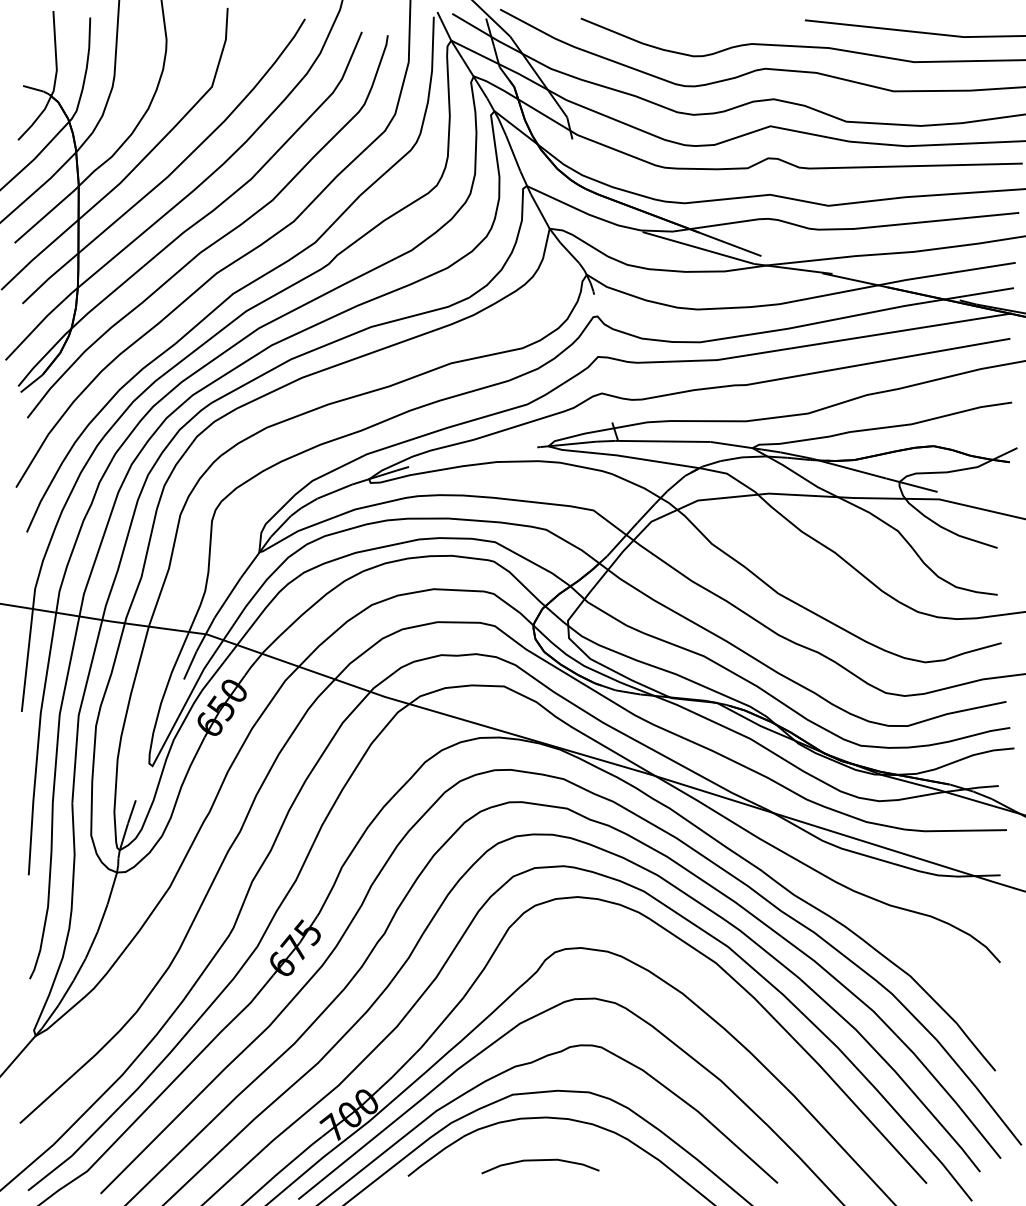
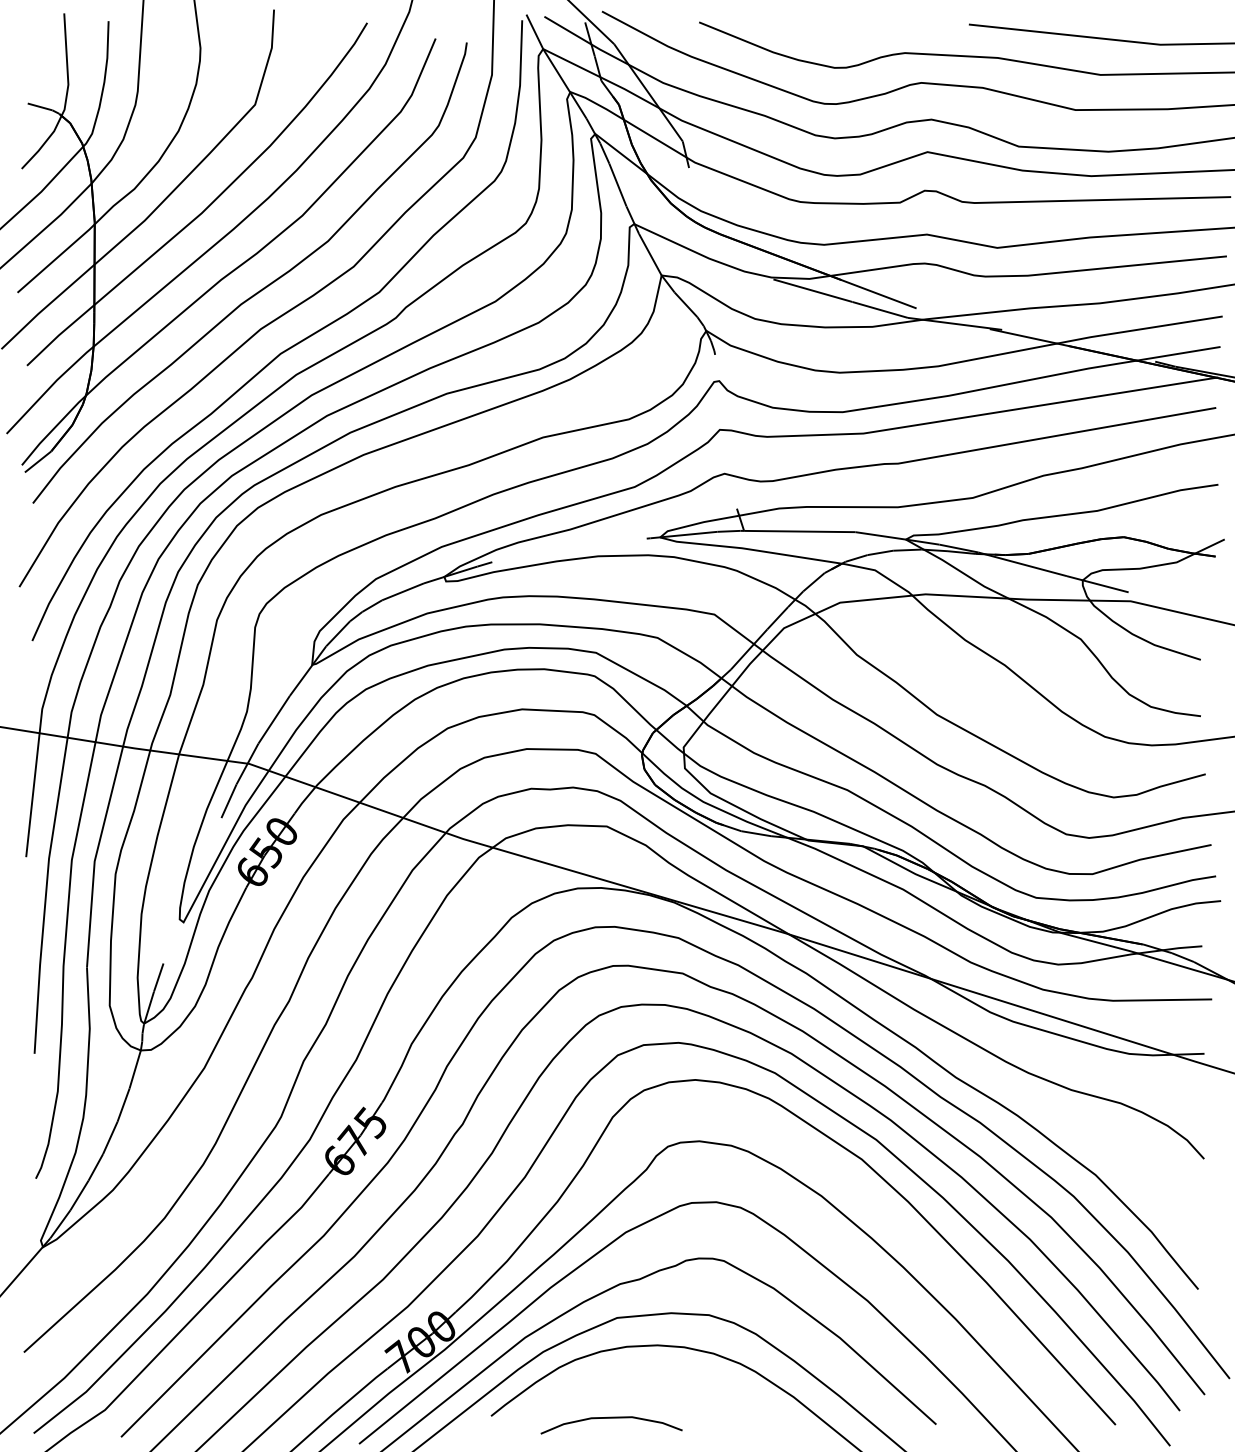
curve: (540, 1160) -> (611, 1418), moved

